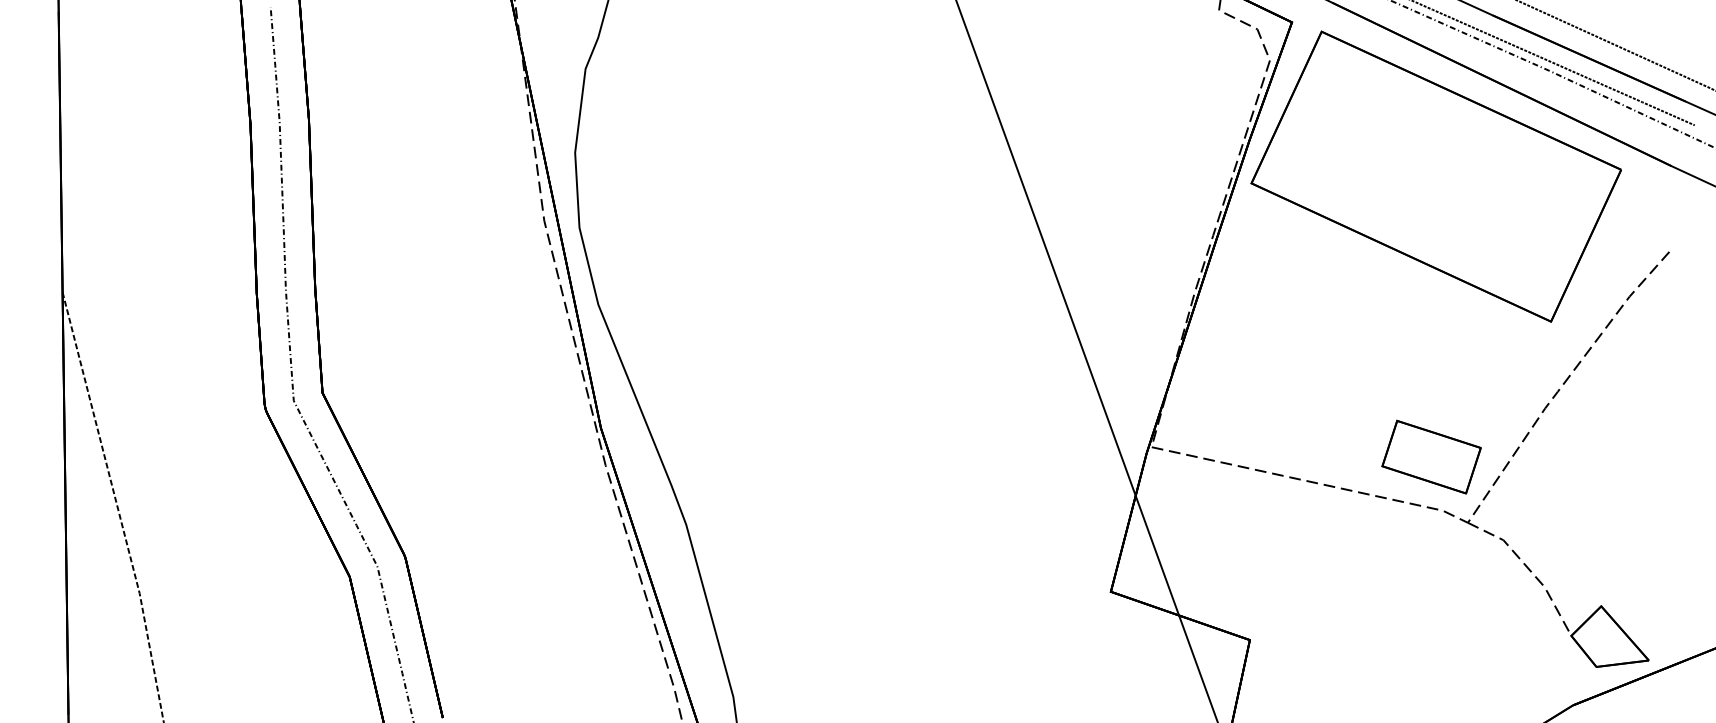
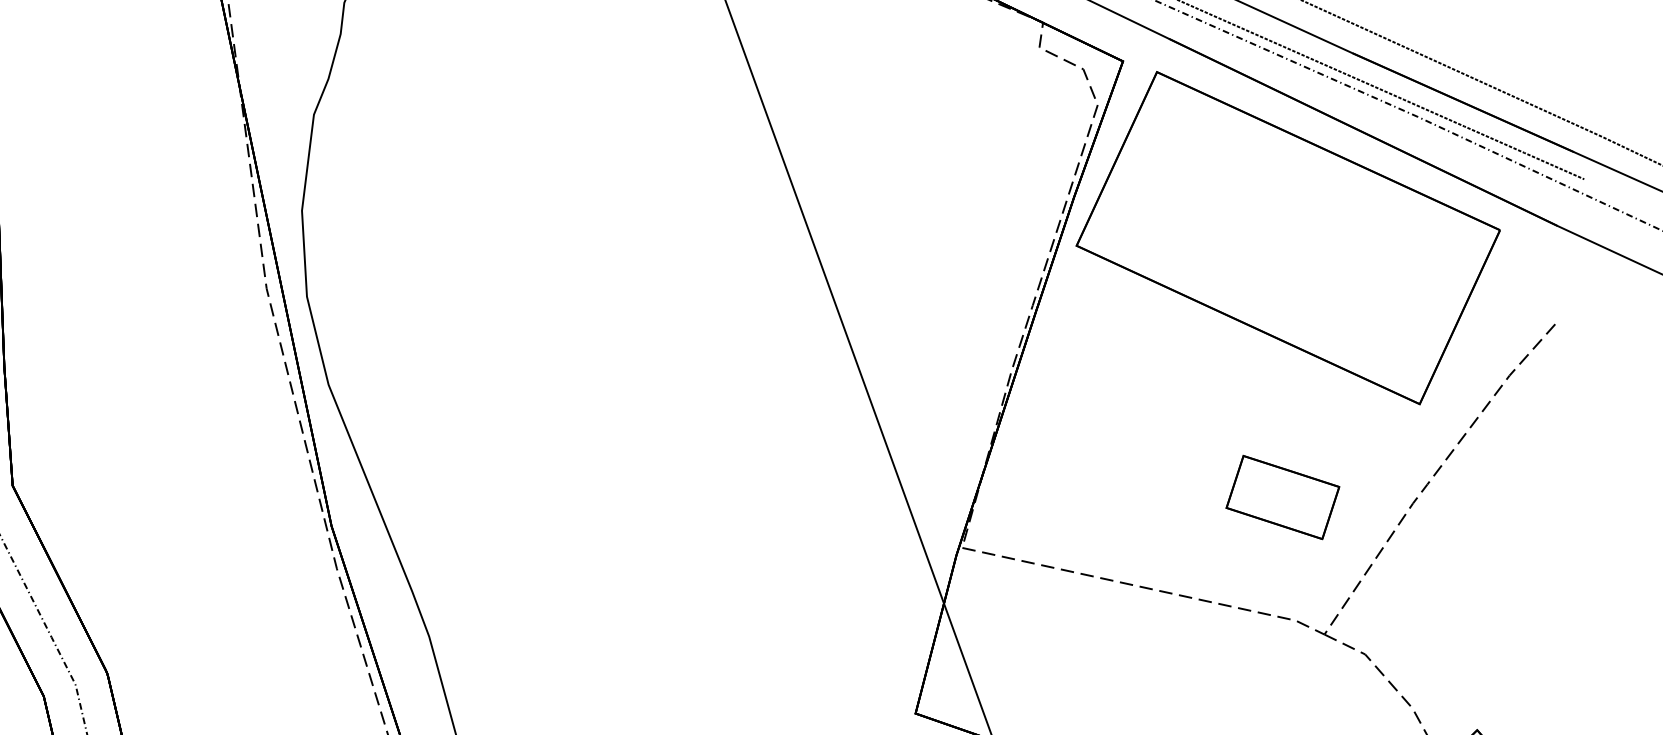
part: (1431, 456) -> (1282, 496), moved

